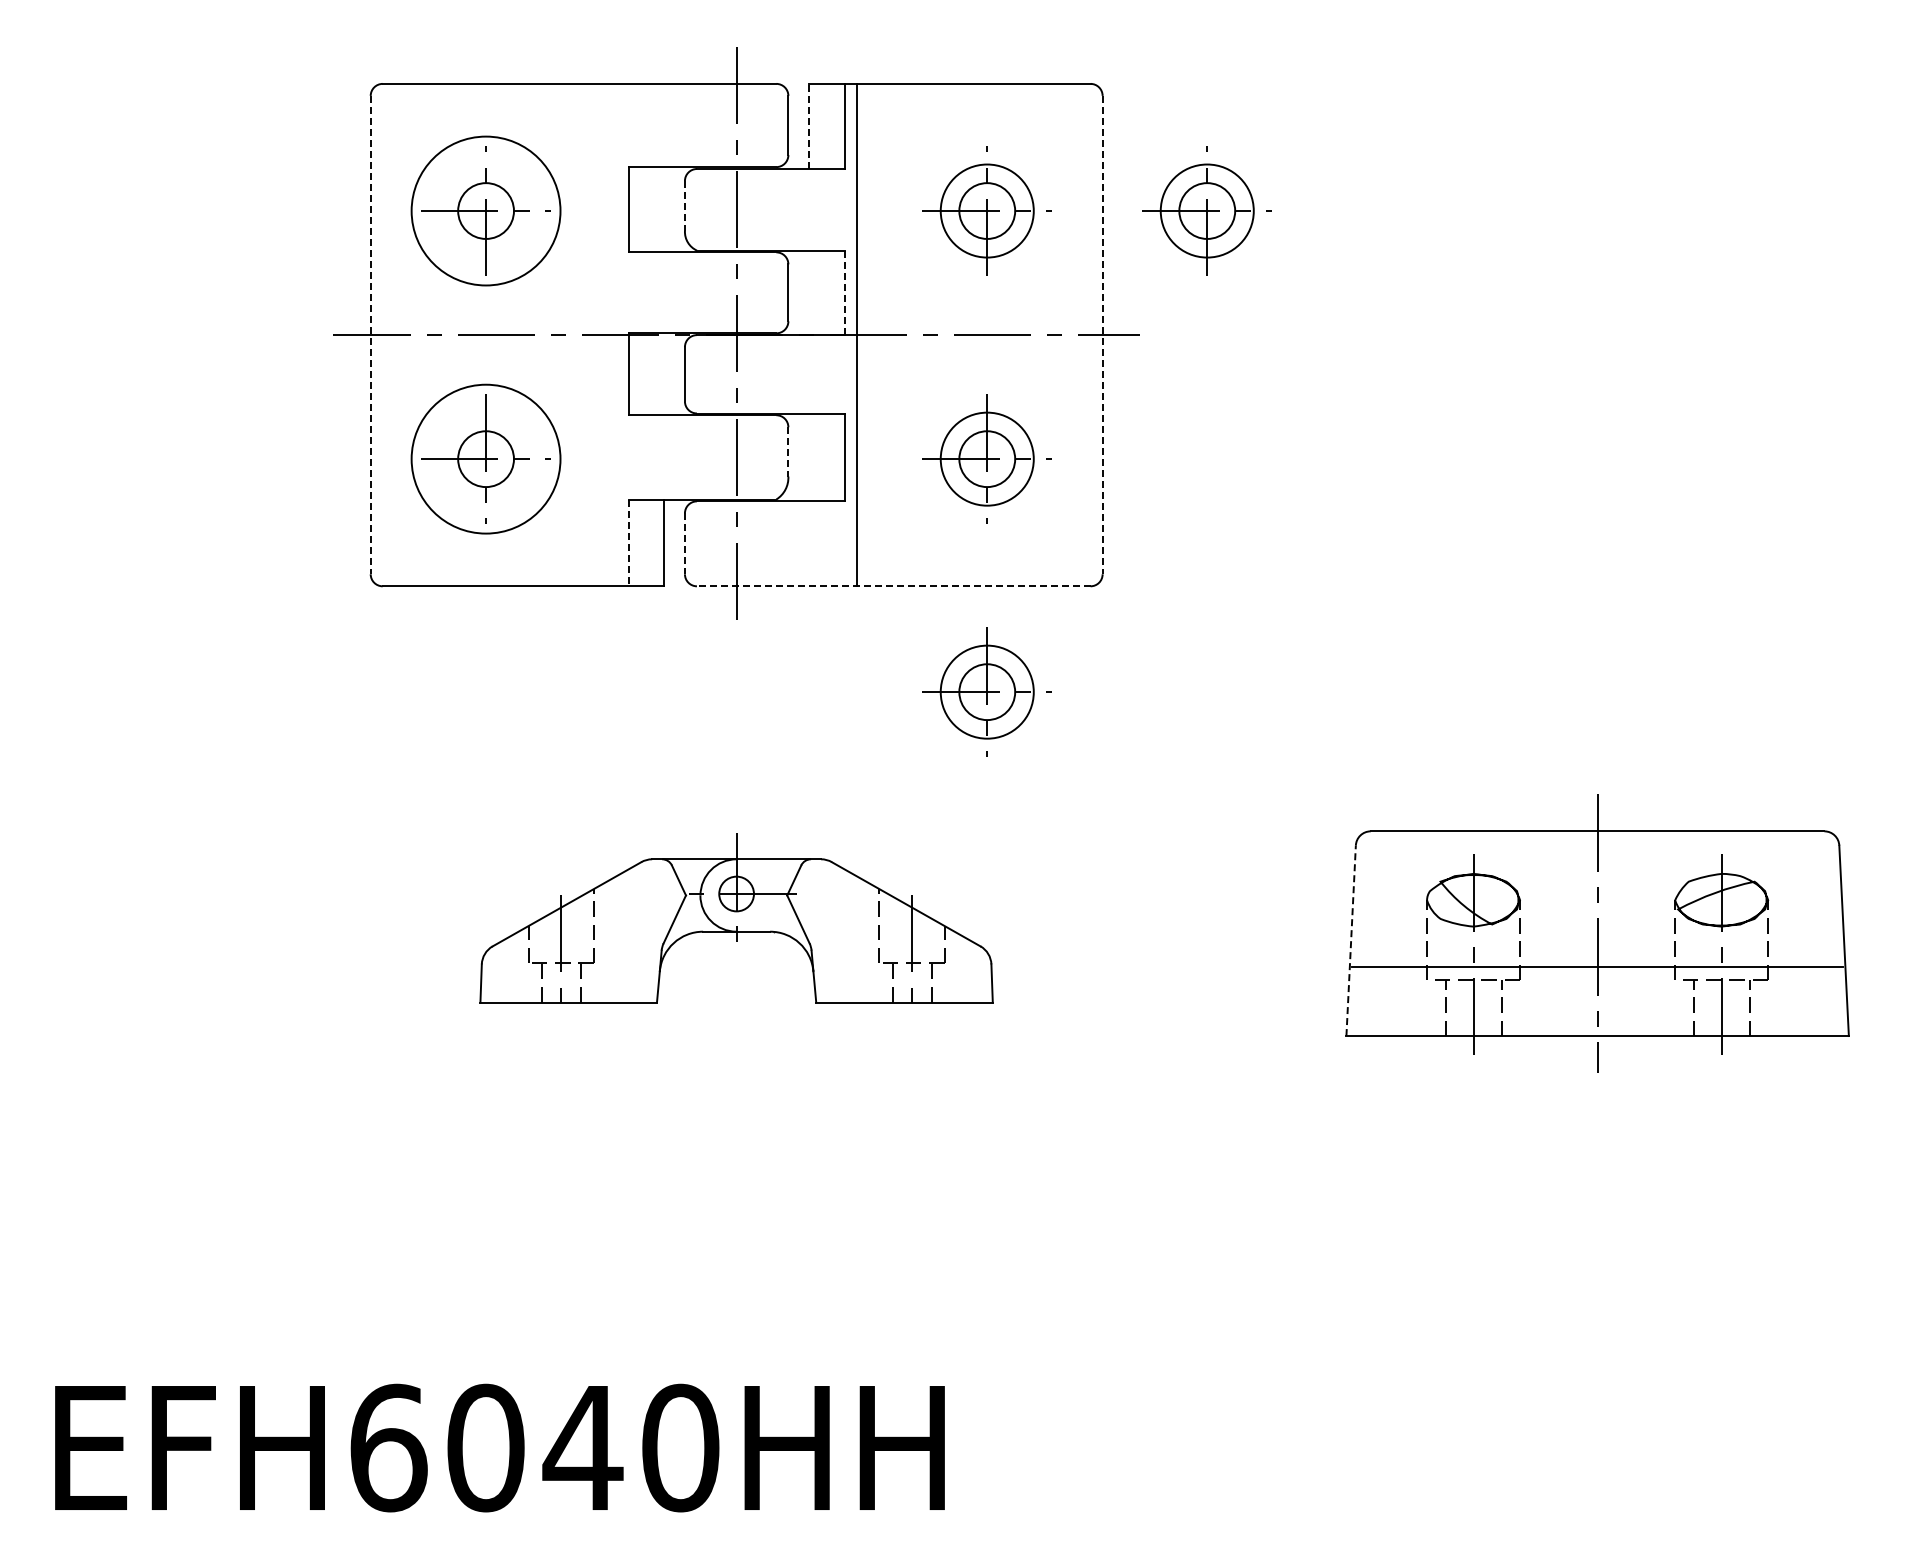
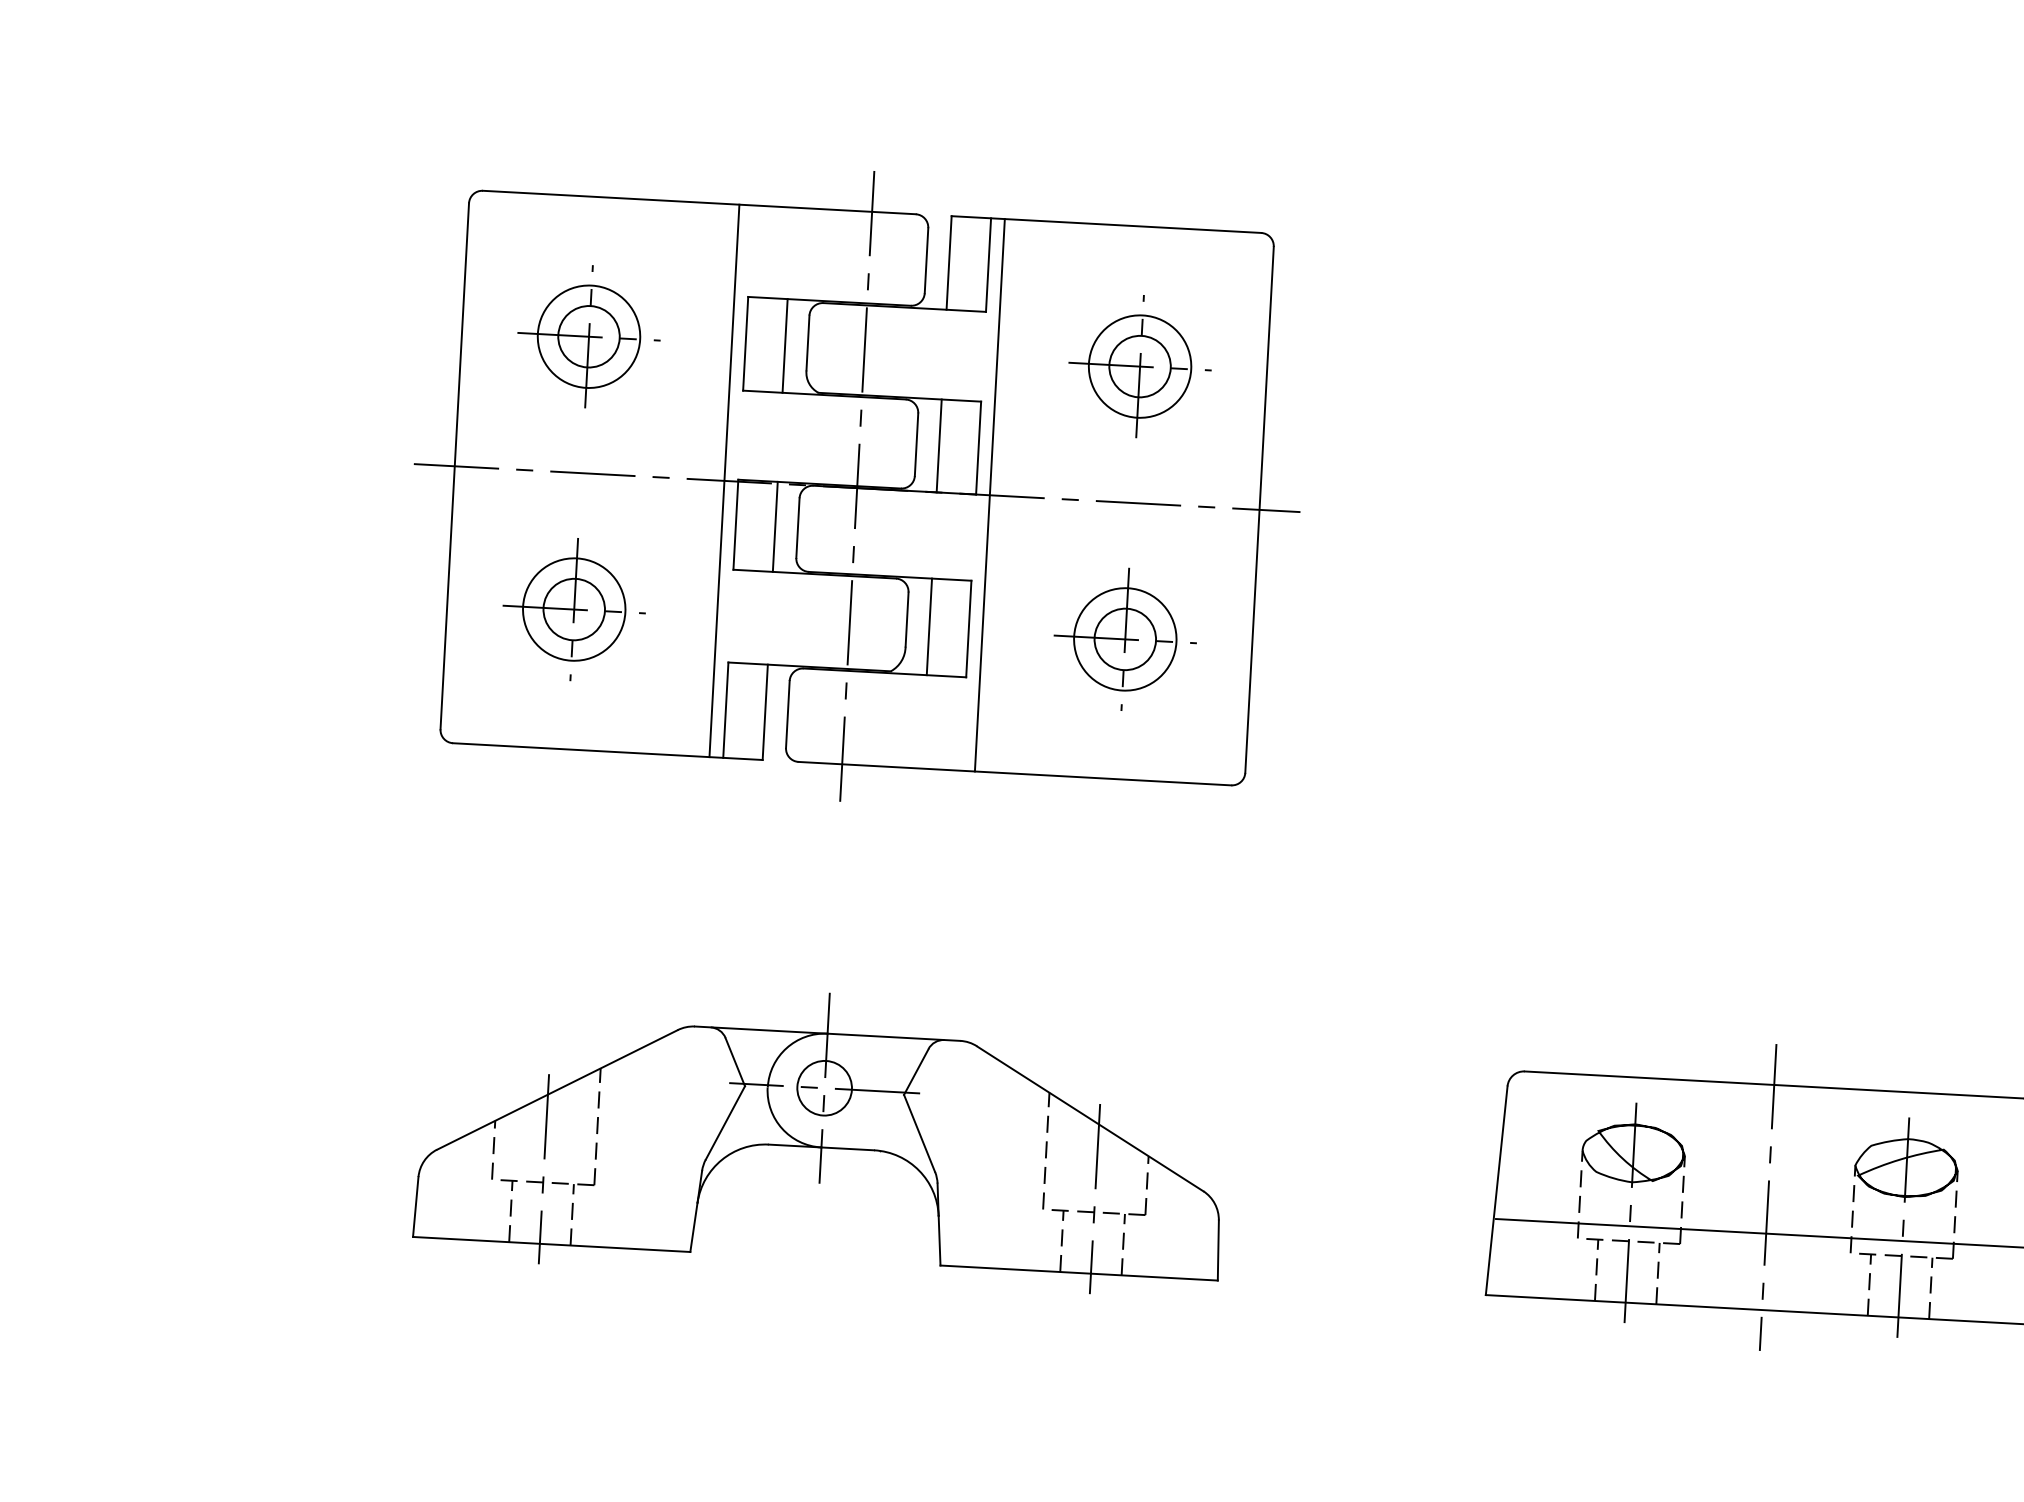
line: (809, 126) -> (949, 263), dashed -> solid
line: (684, 205) -> (807, 342), dashed -> solid
line: (664, 209) -> (785, 345), added
circle: (485, 210) -> (588, 336), size x0.62
part: (1206, 210) -> (1381, 379), removed
line: (809, 292) -> (939, 445), added
line: (844, 293) -> (978, 448), dashed -> solid
line: (615, 334) -> (723, 480), added
line: (370, 335) -> (454, 466), dashed -> solid
line: (1102, 335) -> (1259, 510), dashed -> solid
line: (664, 374) -> (775, 527), added
line: (788, 451) -> (907, 619), dashed -> solid
line: (809, 457) -> (929, 626), added
circle: (485, 458) -> (573, 608), size x0.62
line: (628, 543) -> (725, 710), dashed -> solid
line: (684, 543) -> (787, 714), dashed -> solid
line: (893, 586) -> (1014, 773), dashed -> solid
part: (986, 691) -> (1110, 894), removed
part: (736, 924) -> (821, 1136), size x1.43
line: (1351, 940) -> (1497, 1190), dashed -> solid

